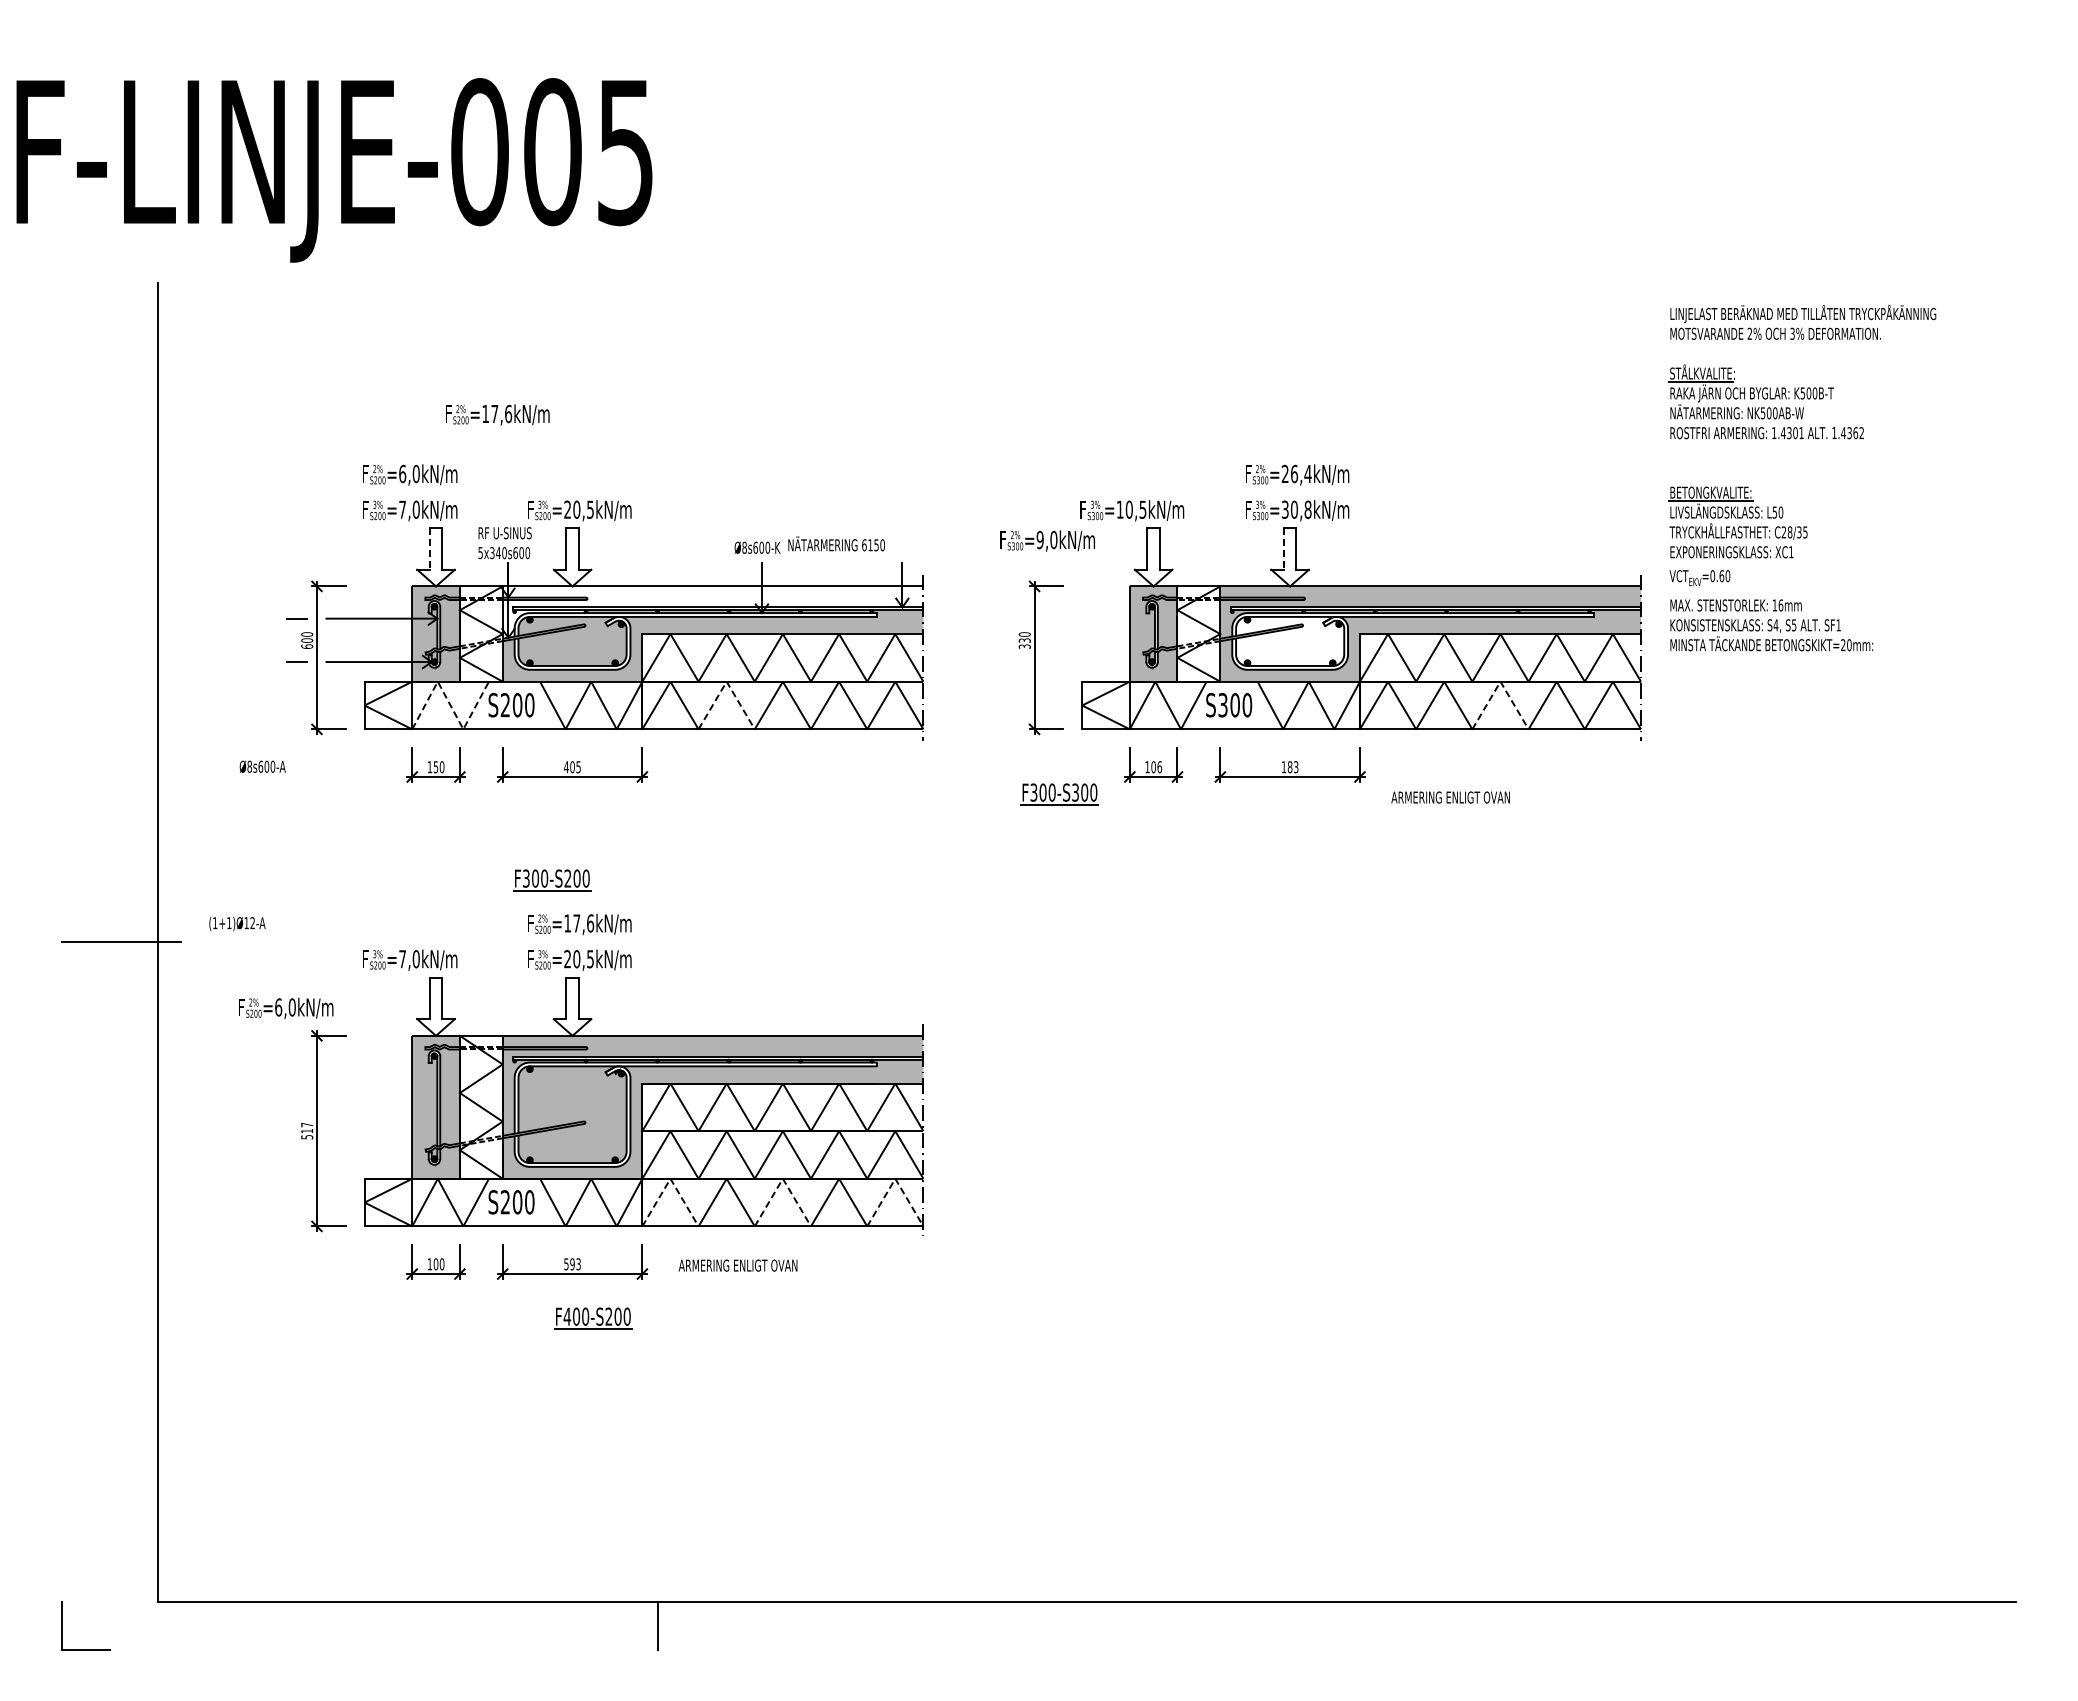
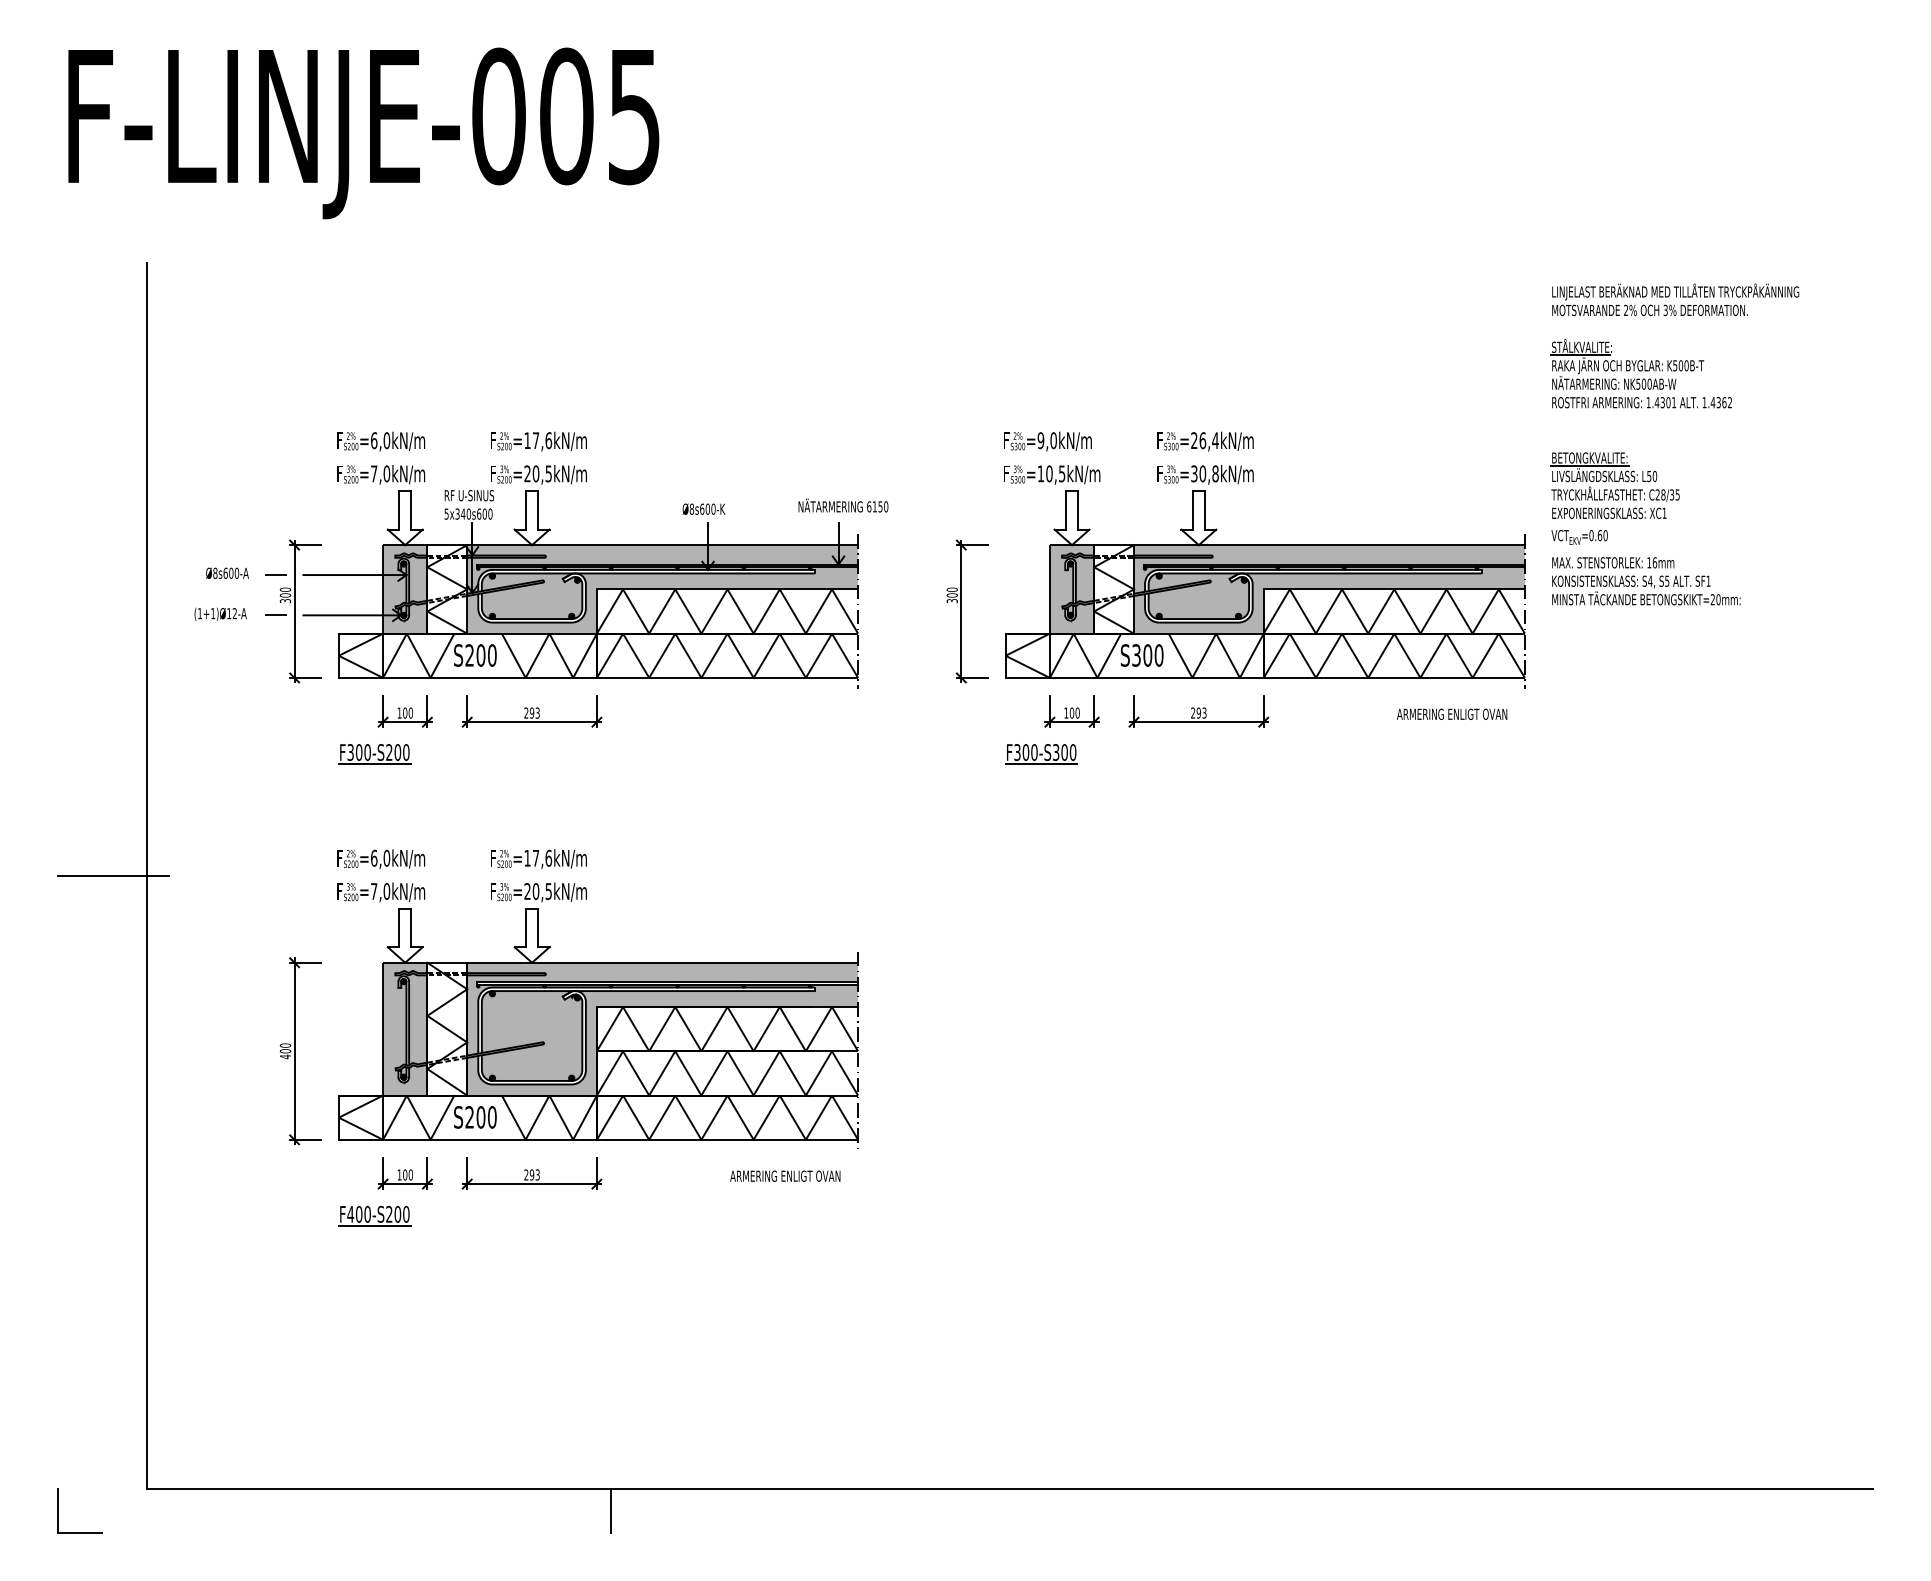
text: (334, 170) -> (363, 133), moved
text: (497, 414) -> (538, 441), moved
text: (1047, 540) -> (1047, 441), moved
text: (836, 543) -> (843, 505), moved
line: (429, 548) -> (399, 509), dashed -> solid
line: (1283, 548) -> (1192, 509), dashed -> solid
fill: (712, 612) -> (662, 569), added
text: (1024, 640) -> (952, 595), 330 -> 300
fill: (1290, 640) -> (1199, 595), added
text: (307, 646) -> (285, 600), 600 -> 300
line: (726, 681) -> (675, 633), dashed -> solid
line: (1500, 681) -> (1394, 633), dashed -> solid
line: (450, 705) -> (418, 655), dashed -> solid
text: (262, 766) -> (227, 573), moved
text: (1159, 766) -> (1077, 712), 106 -> 100
text: (435, 767) -> (404, 713), 150 -> 100
text: (572, 767) -> (532, 713), 405 -> 293
text: (1286, 767) -> (1195, 713), 183 -> 293
part: (1059, 794) -> (1041, 754), moved
text: (1450, 797) -> (1451, 714), moved
part: (552, 880) -> (374, 754), moved
text: (237, 923) -> (220, 613), moved
text: (286, 1008) -> (381, 859), moved
text: (307, 1130) -> (285, 1050), 517 -> 400
line: (670, 1178) -> (623, 1095), dashed -> solid
line: (782, 1178) -> (727, 1095), dashed -> solid
line: (895, 1178) -> (832, 1095), dashed -> solid
text: (566, 1264) -> (526, 1175), 593 -> 293
text: (737, 1265) -> (784, 1176), moved
part: (593, 1318) -> (374, 1216), moved

